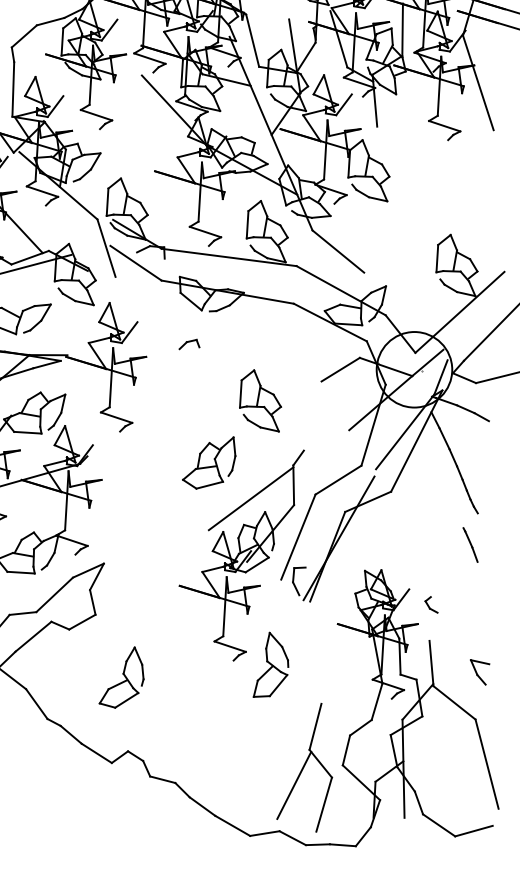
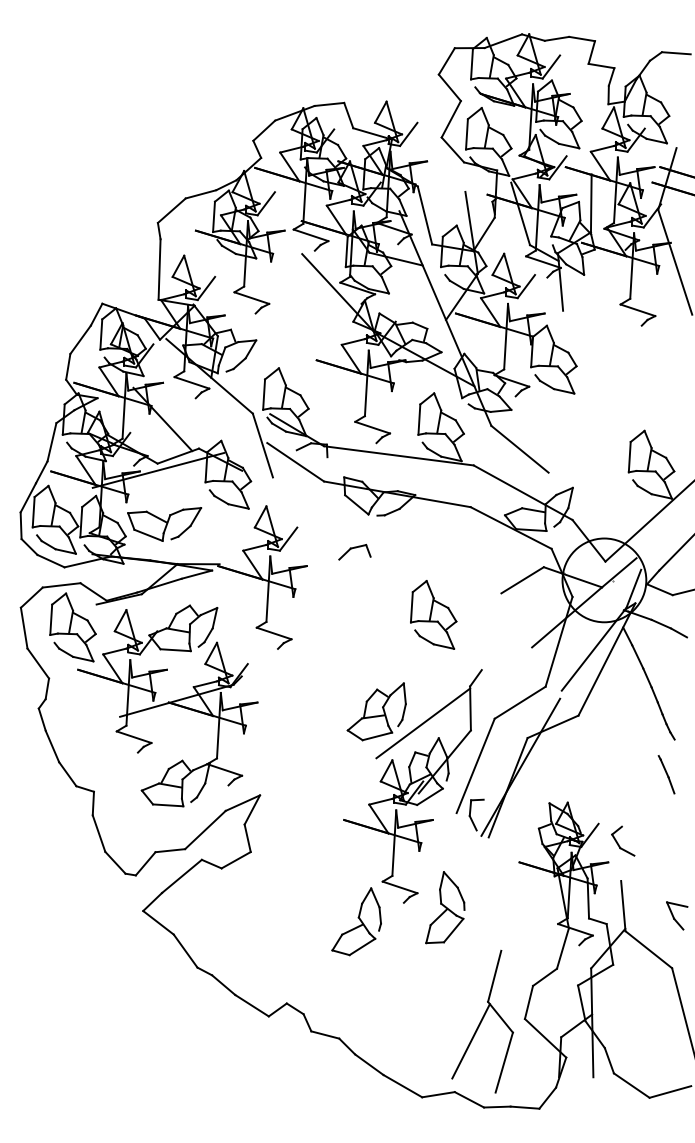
part: (189, 344) -> (354, 552), size x1.43
part: (208, 462) -> (376, 711), moved
part: (431, 604) -> (623, 840), size x1.67
part: (121, 677) -> (356, 921), moved

